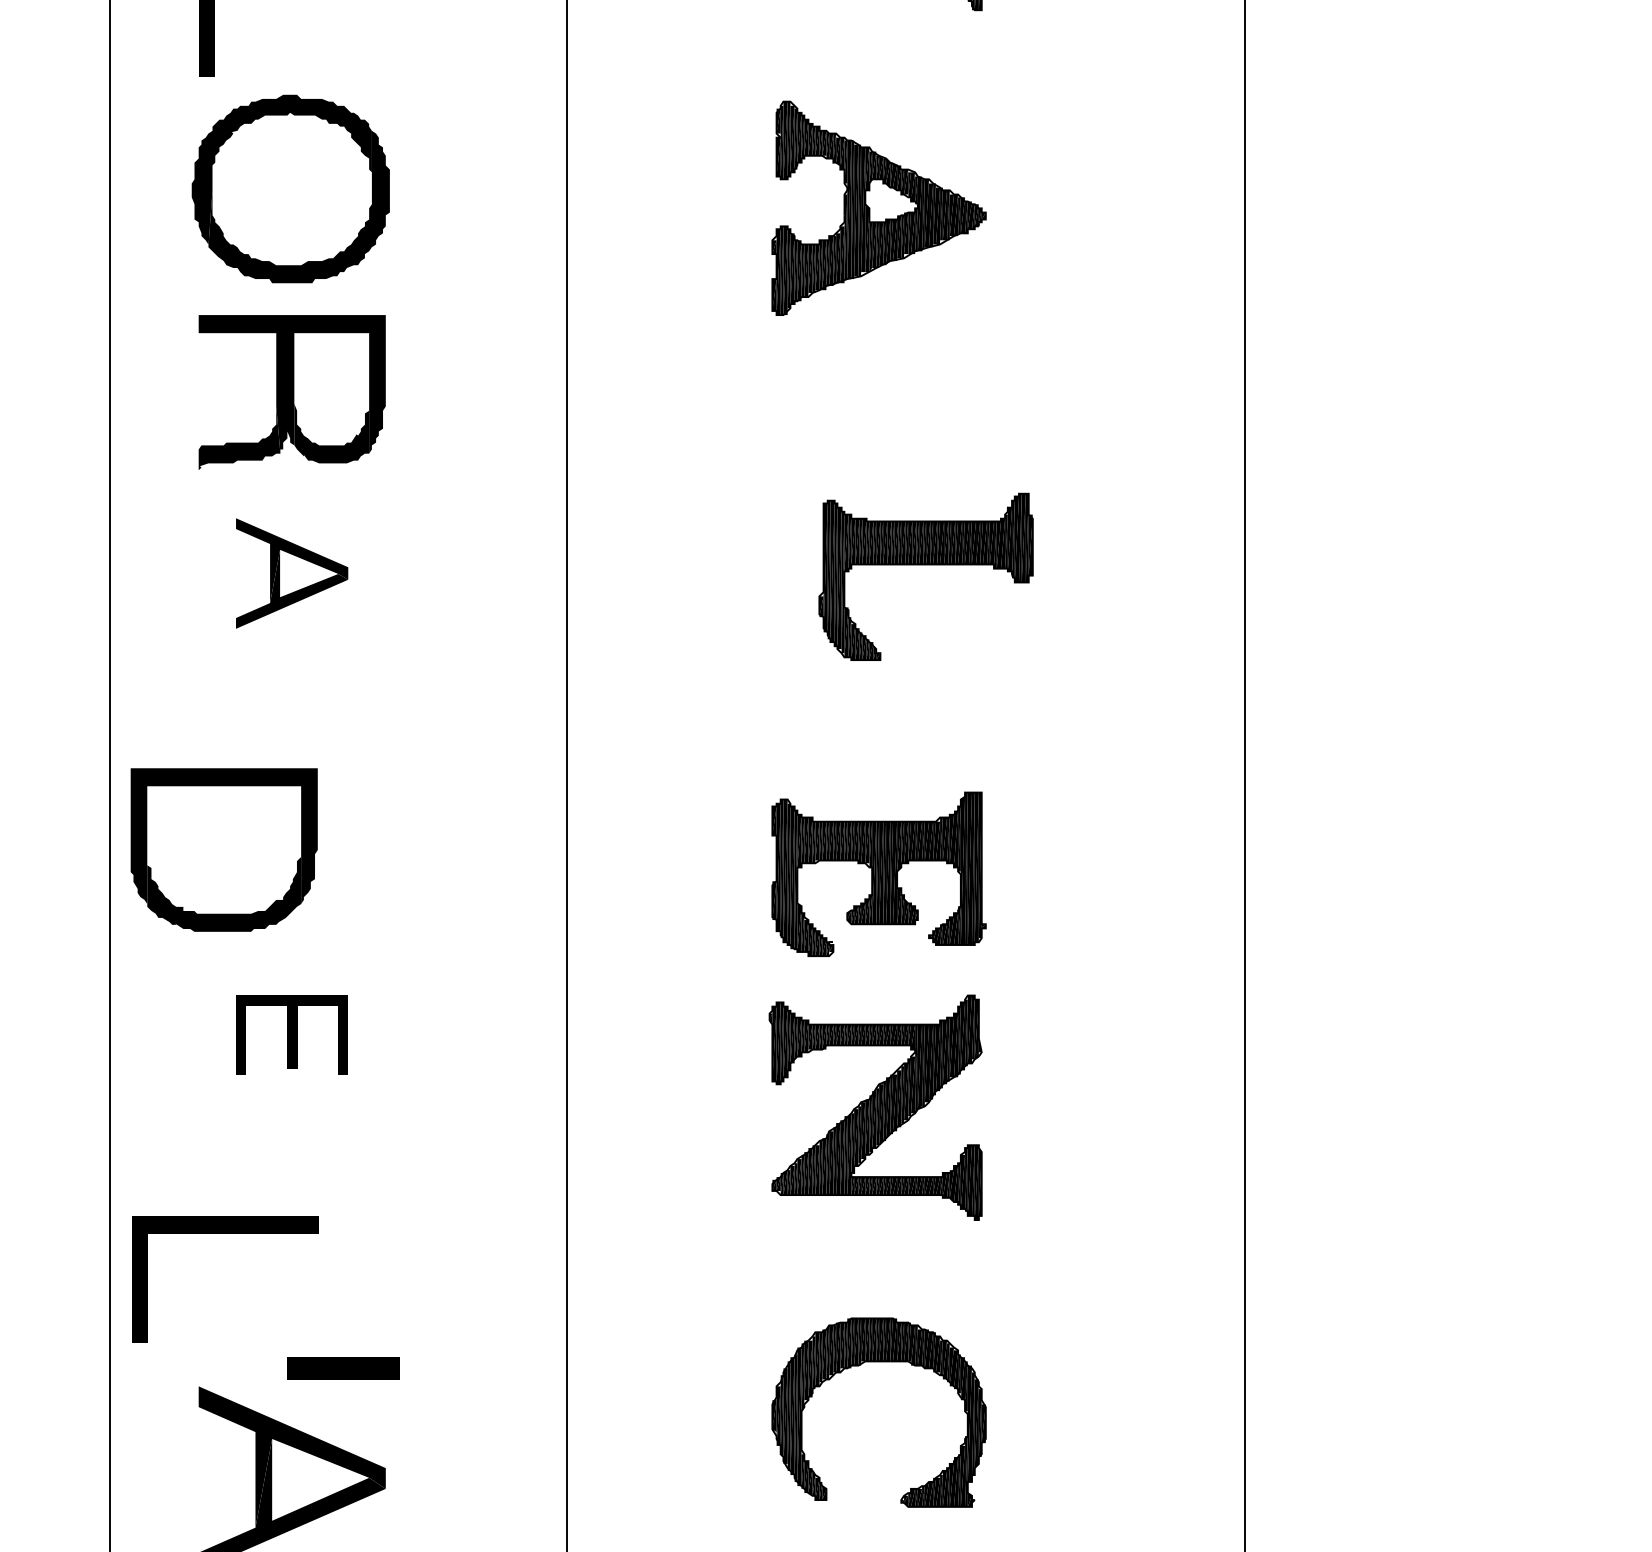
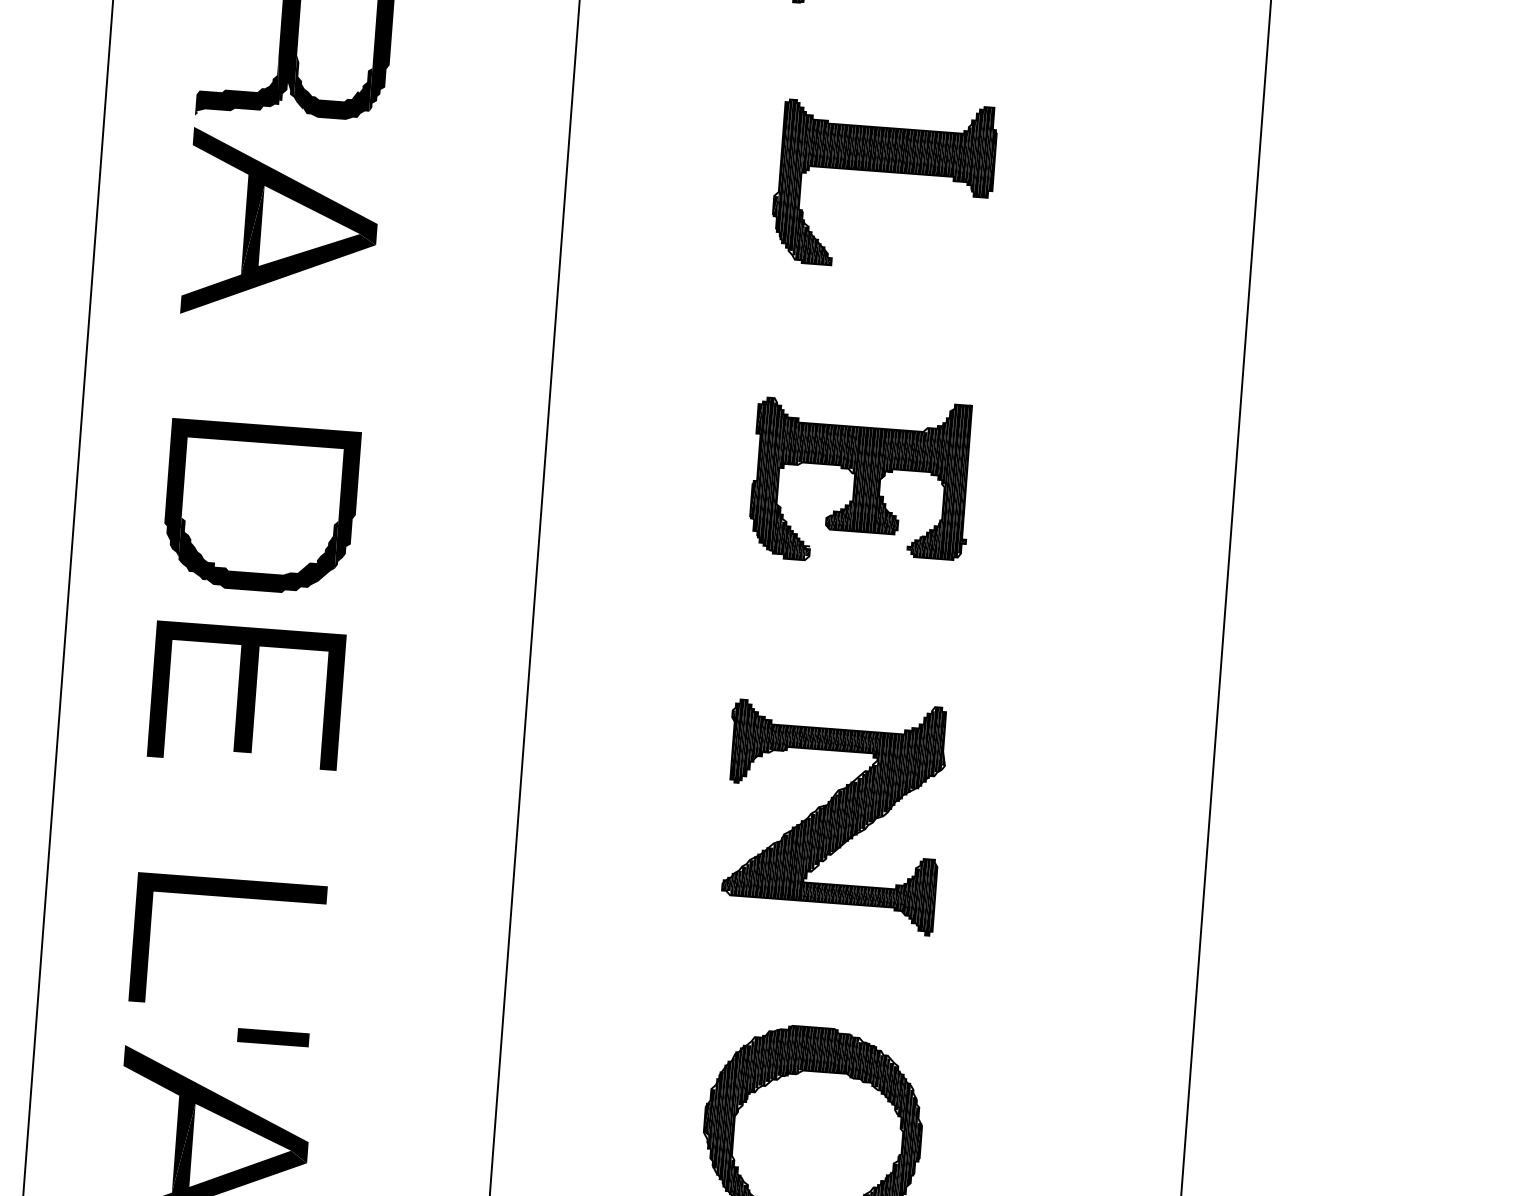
part: (925, 565) -> (884, 172), moved
part: (291, 573) -> (281, 227), size x1.67
part: (223, 849) -> (260, 507), moved
part: (878, 873) -> (861, 480), moved
part: (292, 1034) -> (247, 695), size x1.67
part: (225, 1233) -> (231, 897), moved
part: (343, 1367) -> (273, 1036), size x0.62

